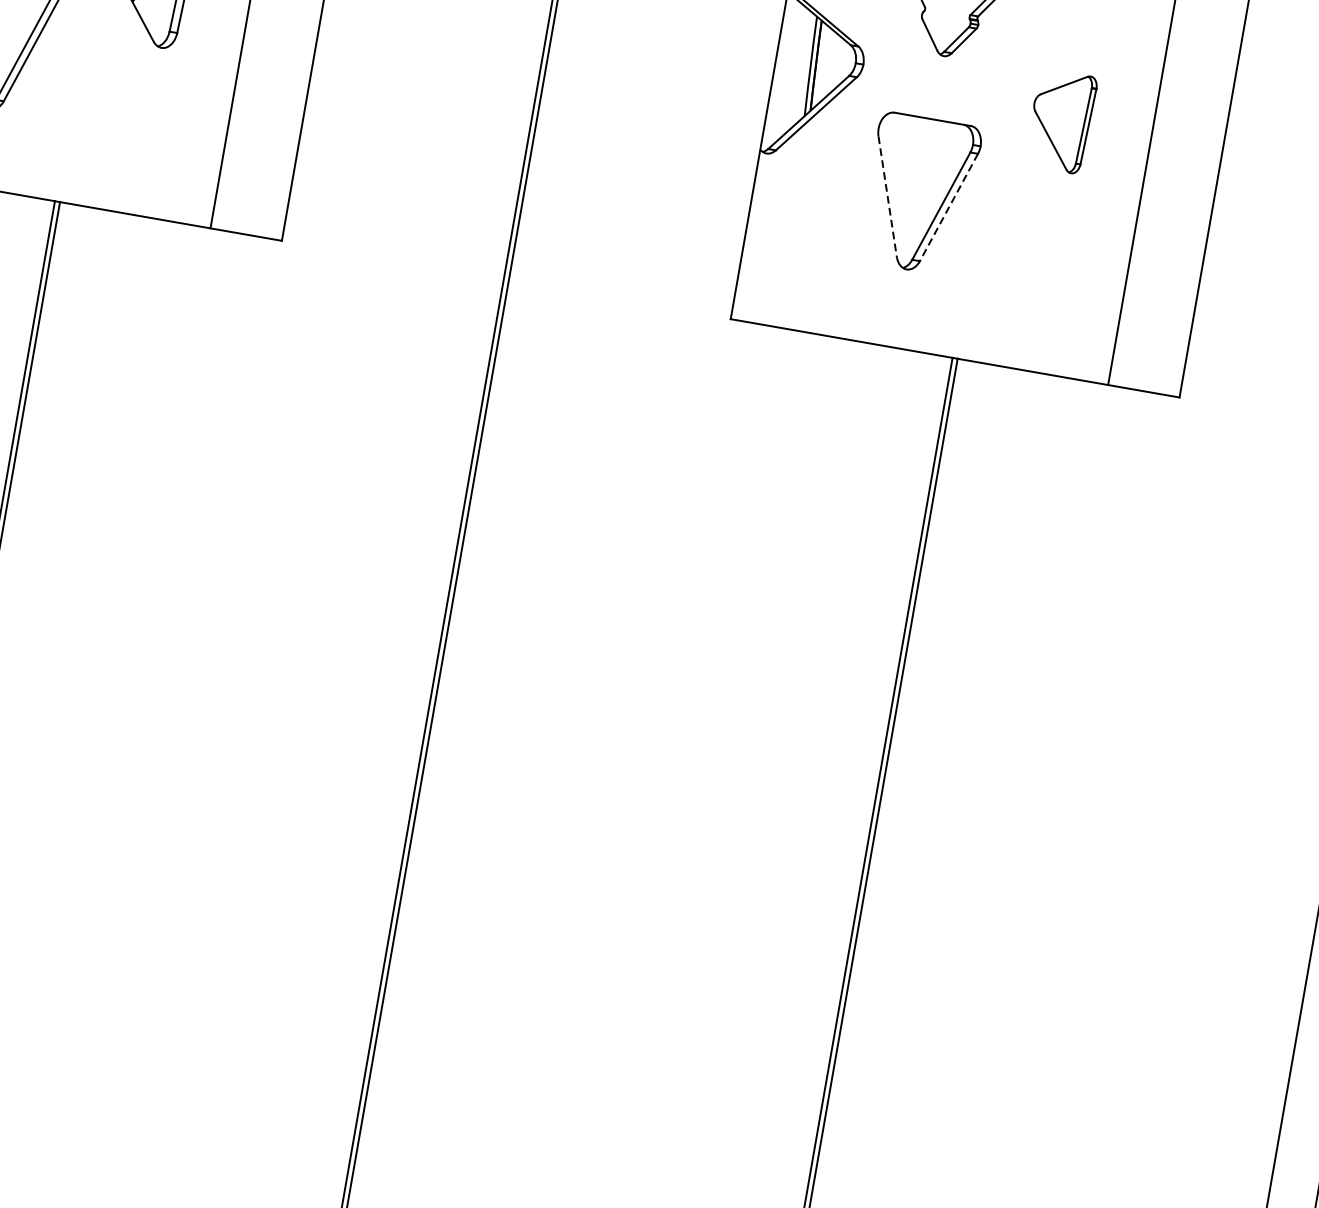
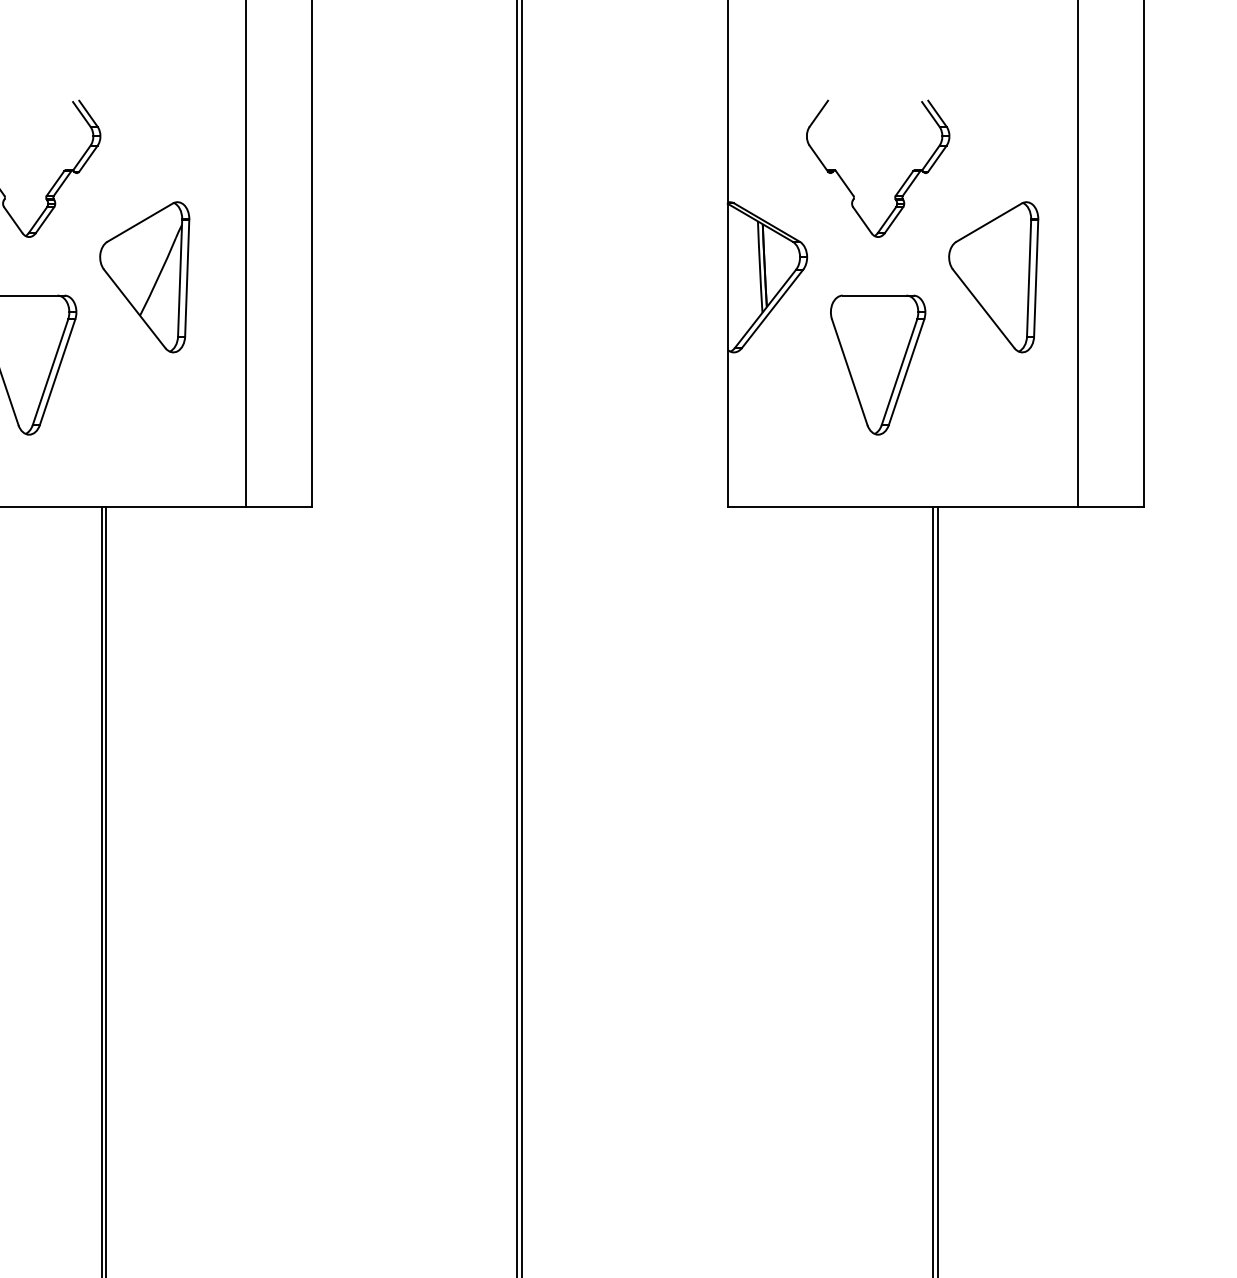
part: (1060, 121) -> (993, 277), size x1.67
line: (887, 196) -> (849, 372), dashed -> solid
line: (948, 207) -> (906, 372), dashed -> solid

